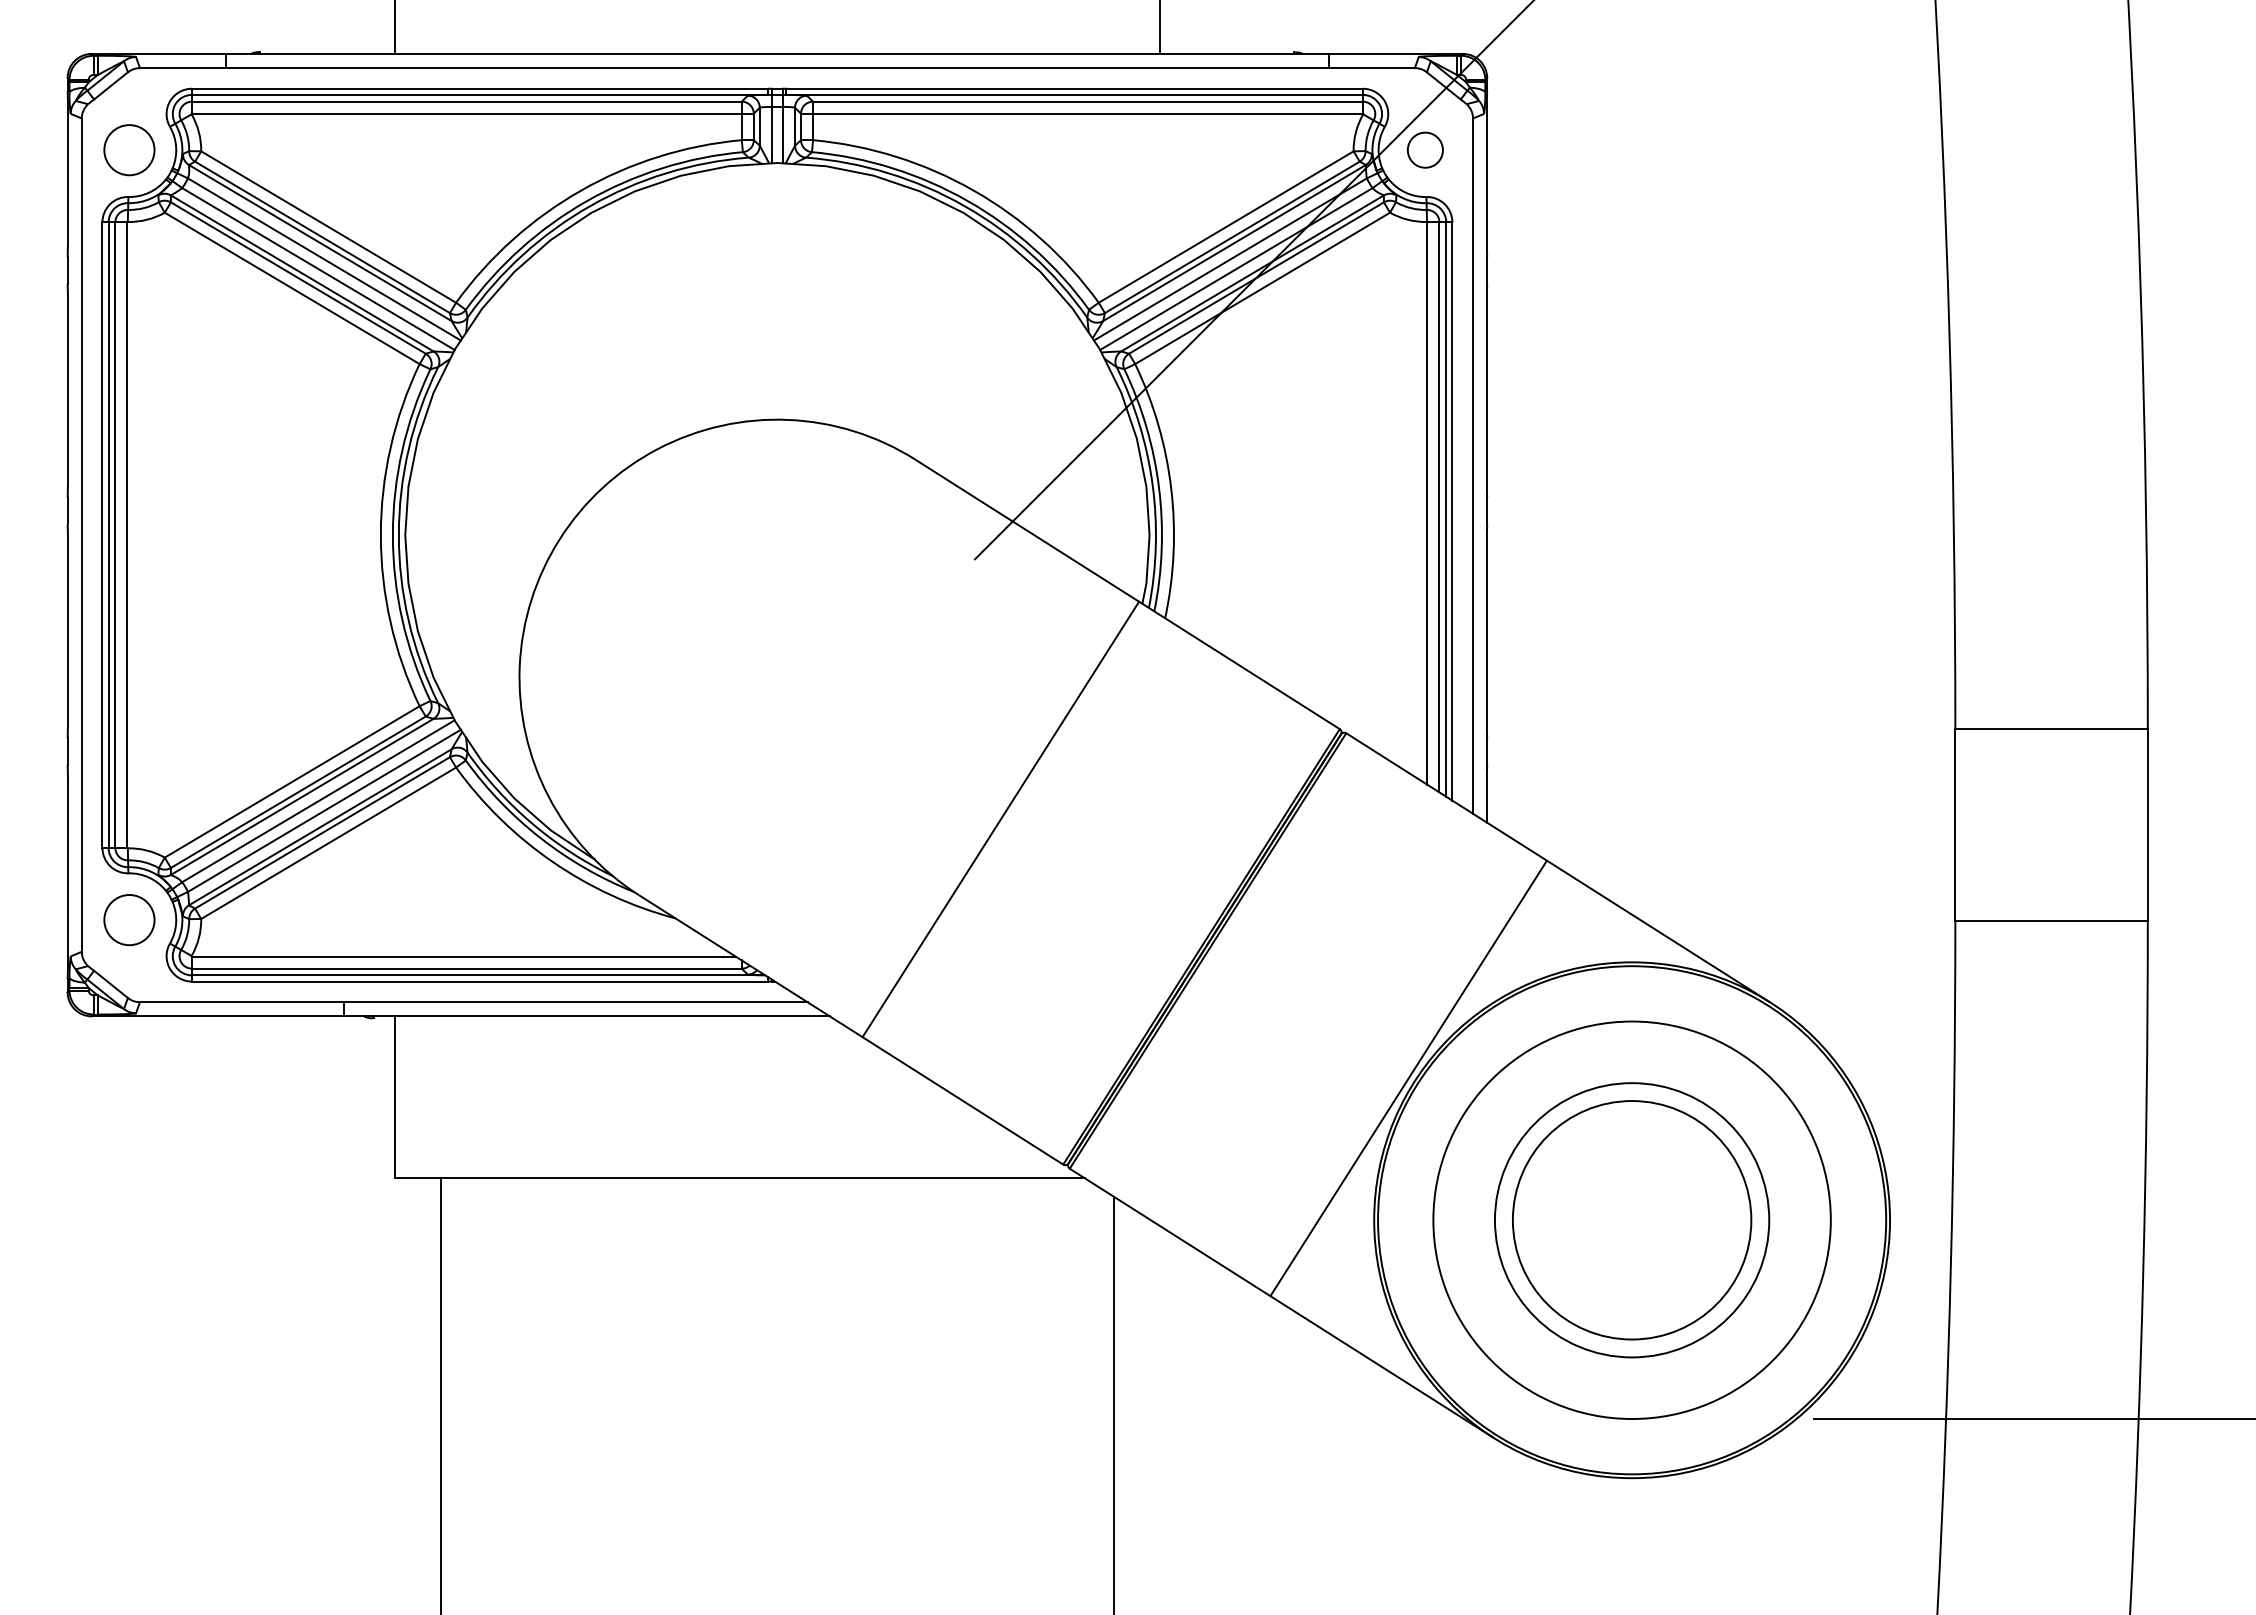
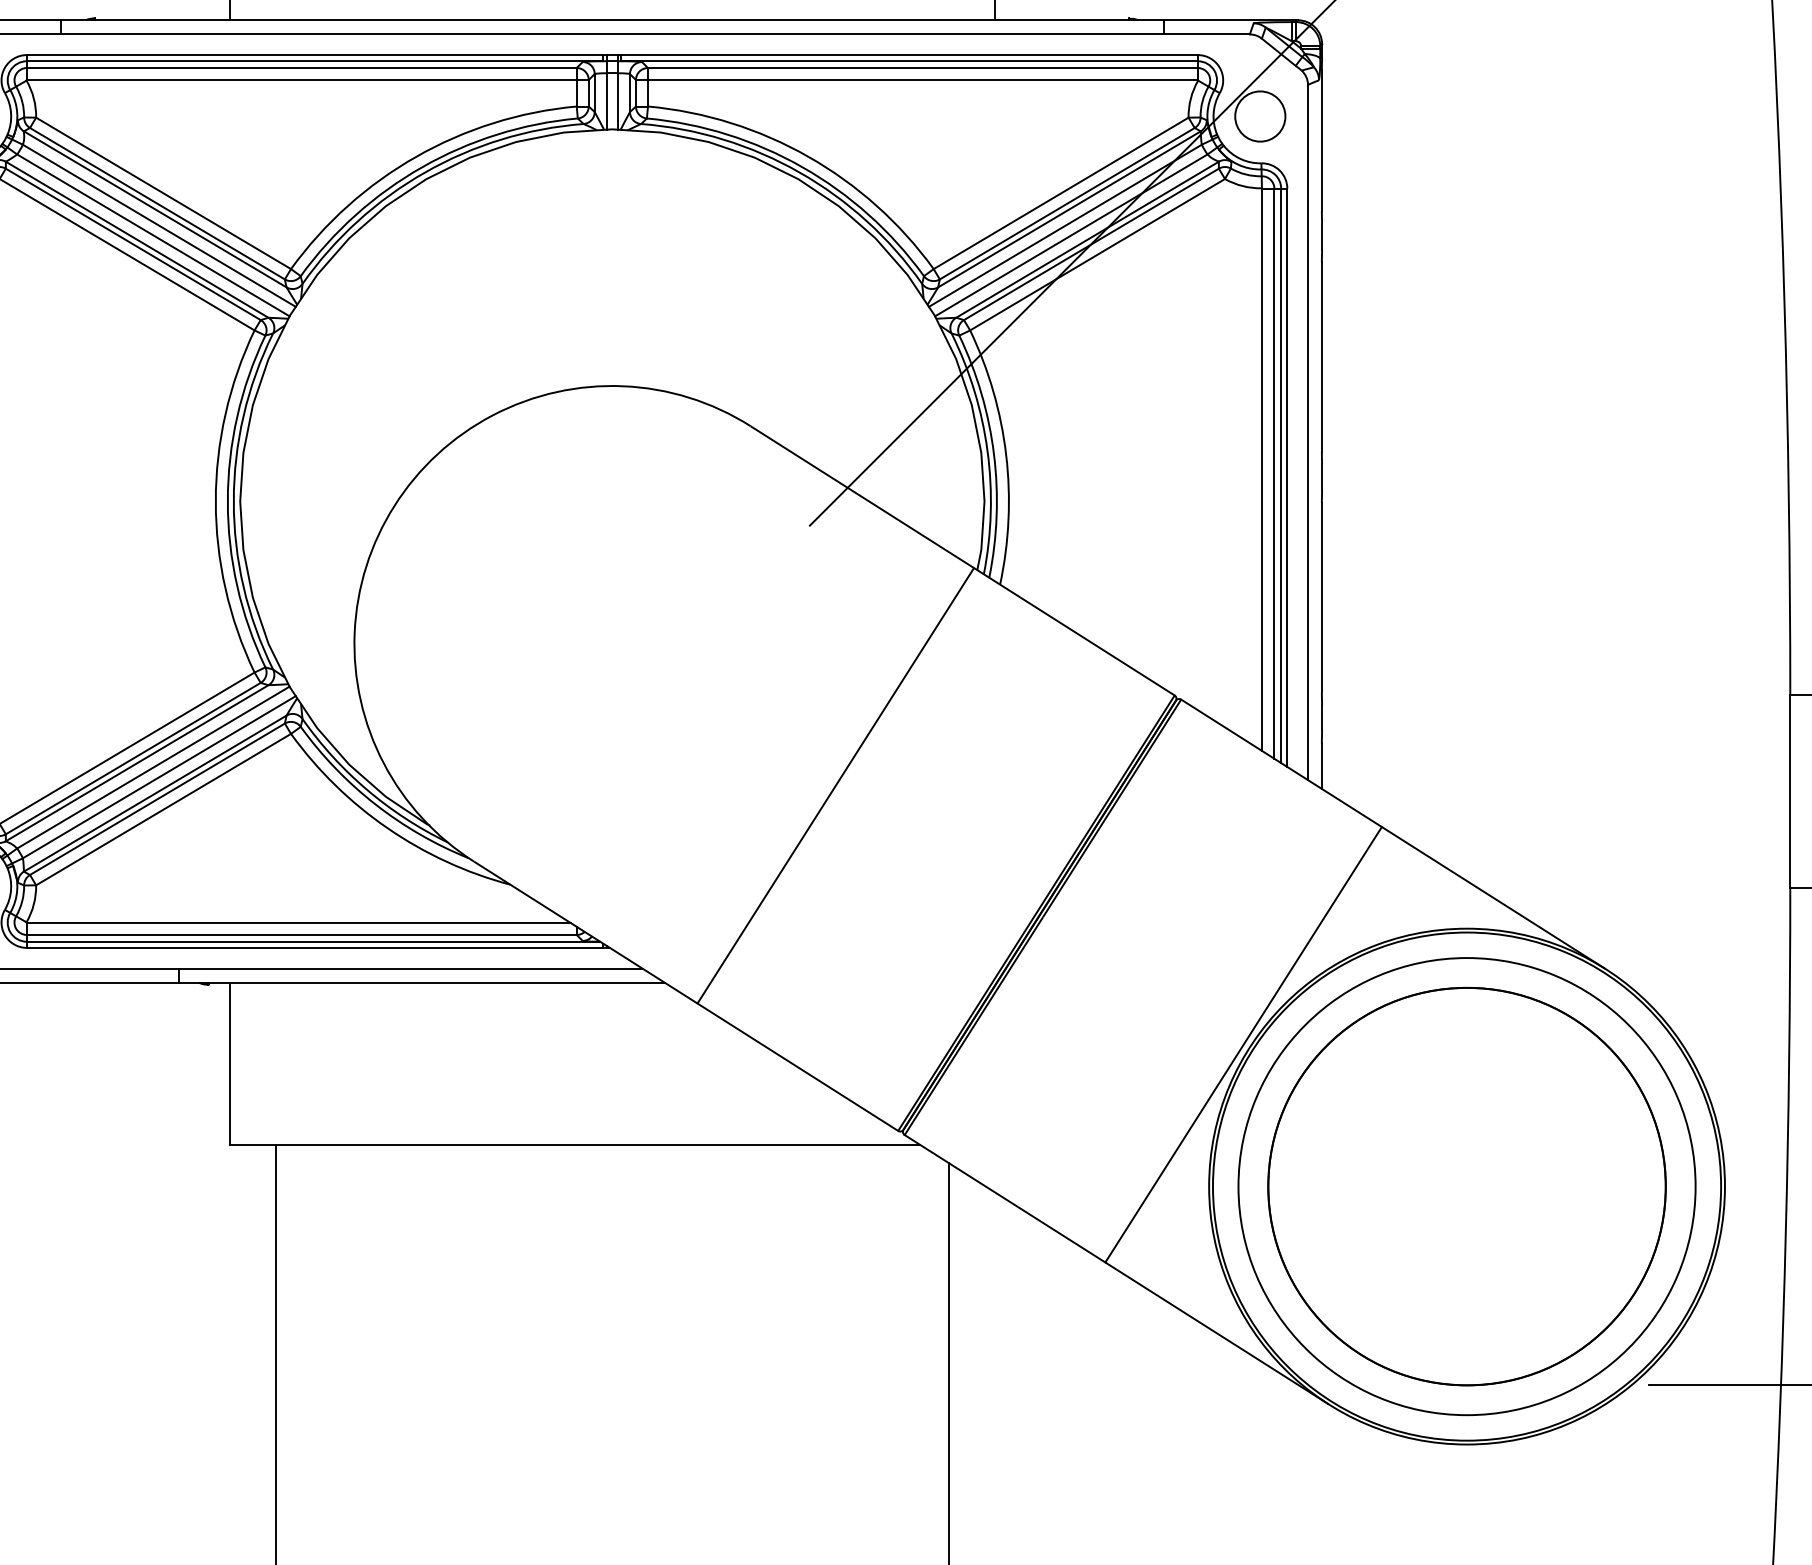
circle: (1425, 150) -> (1260, 116), size x1.43
circle: (1631, 1219) -> (1466, 1185), size x1.67
circle: (1631, 1220) -> (1466, 1186), size x1.67

